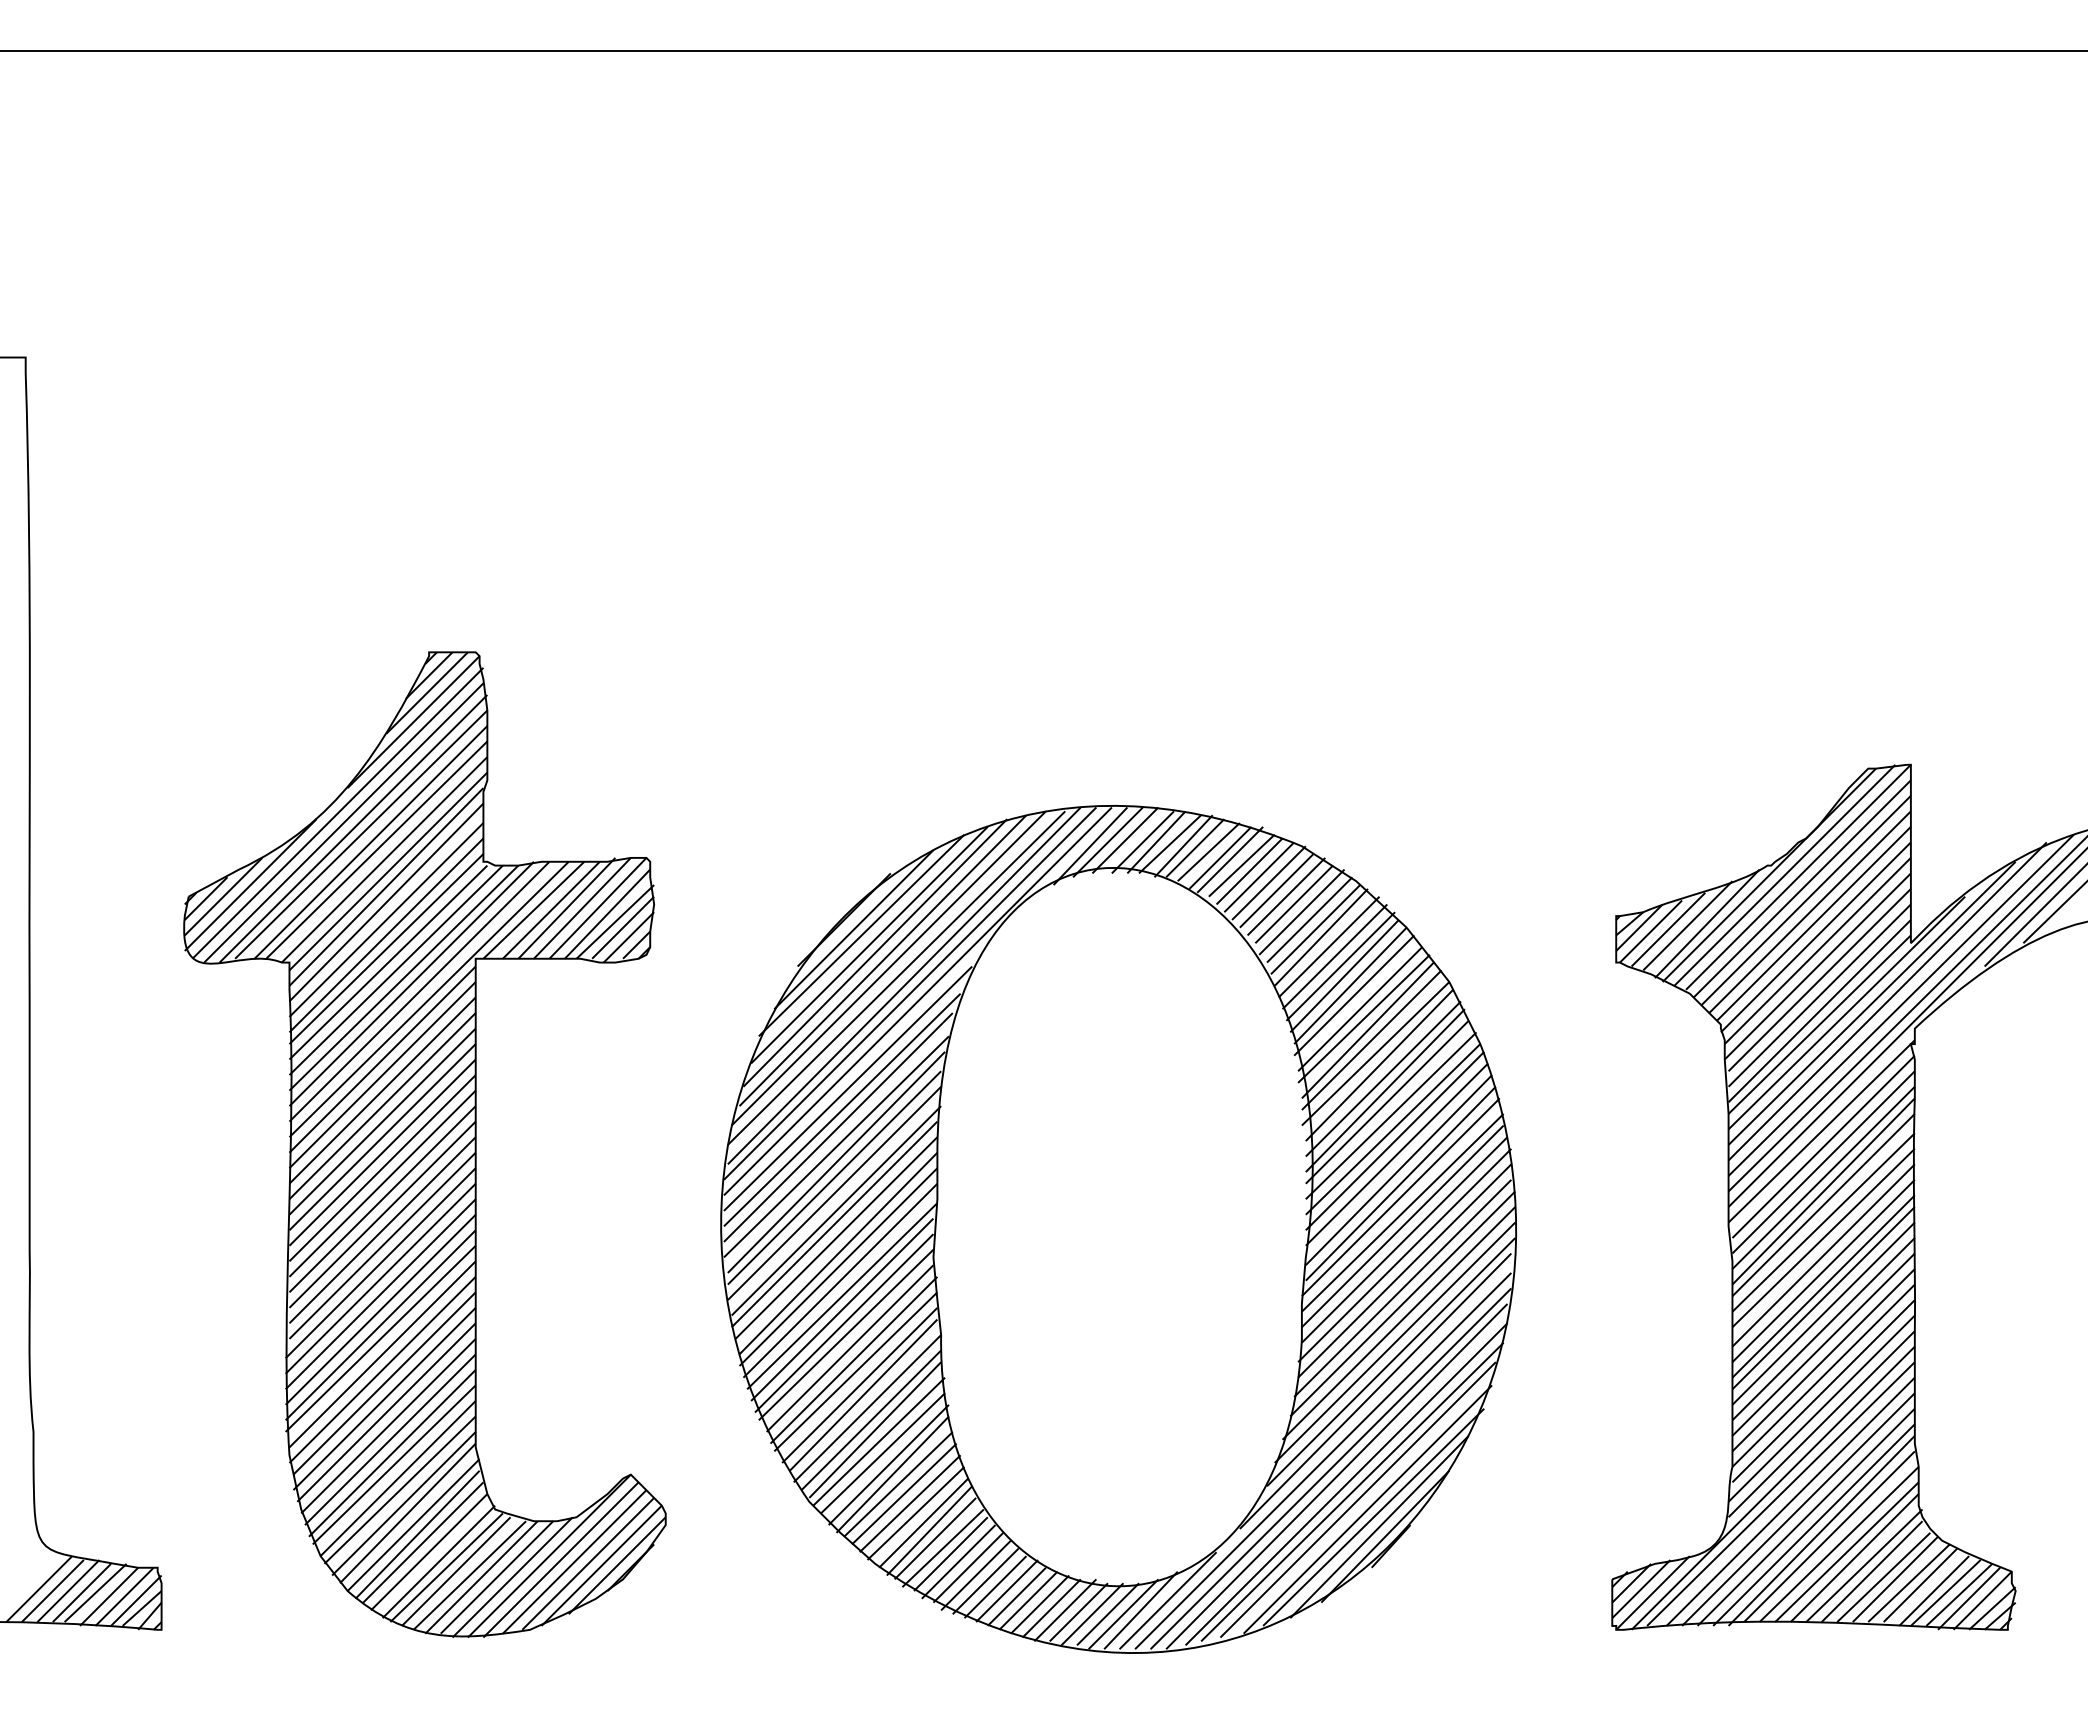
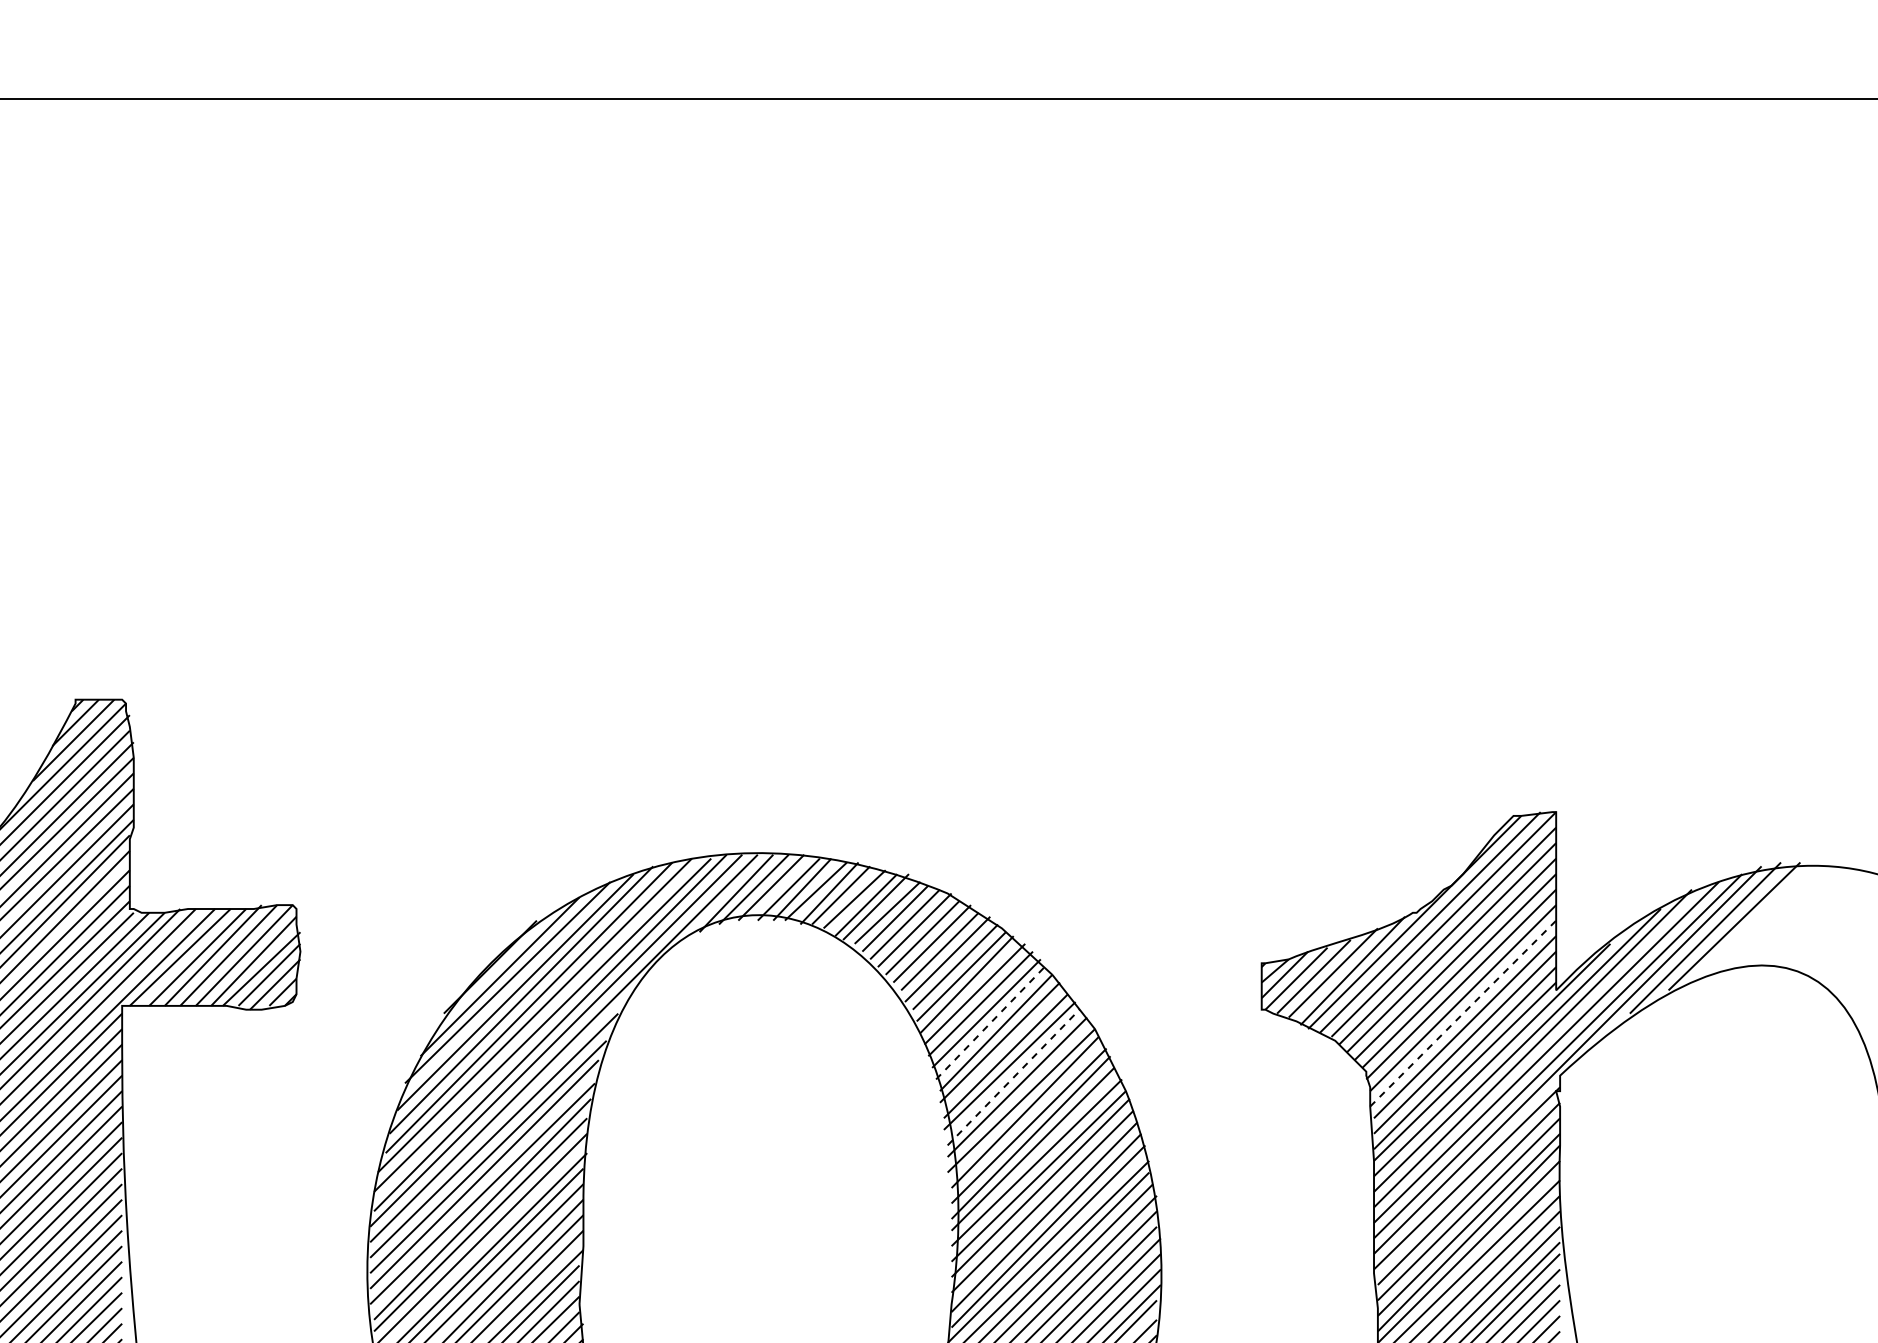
line: (1817, 966) -> (1462, 1013), solid -> dashed
line: (1344, 975) -> (990, 1022), solid -> dashed
line: (1367, 1030) -> (1013, 1077), solid -> dashed

